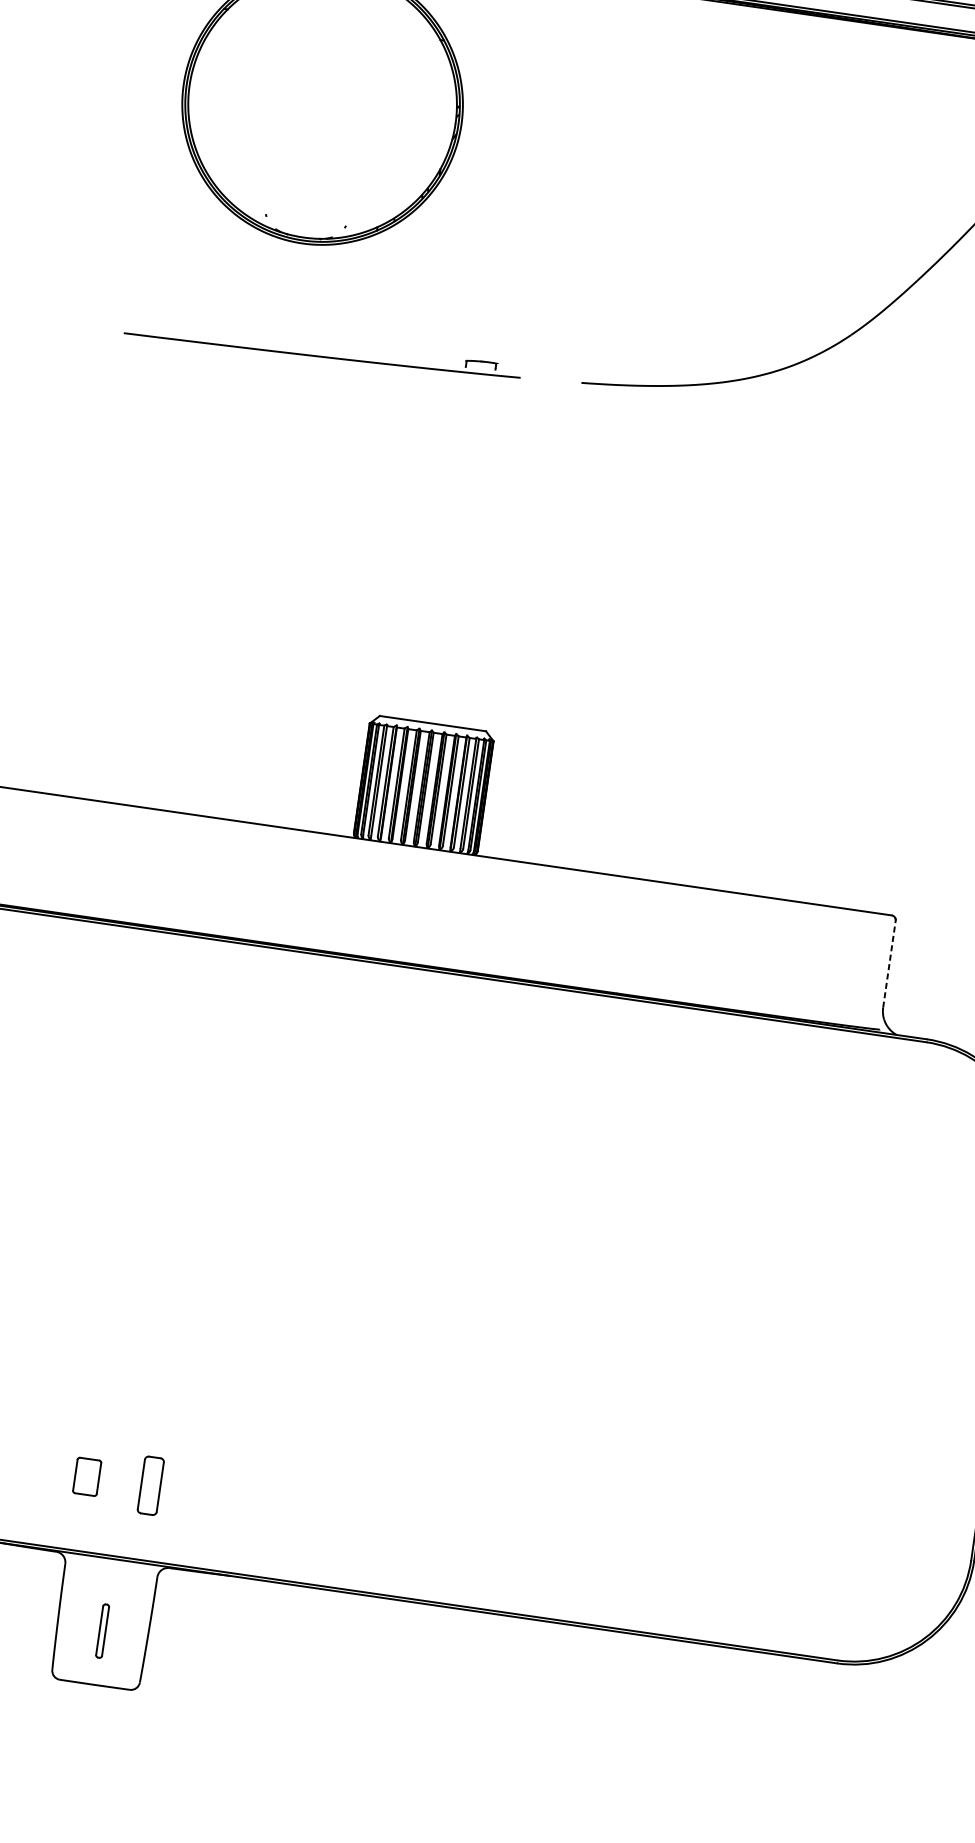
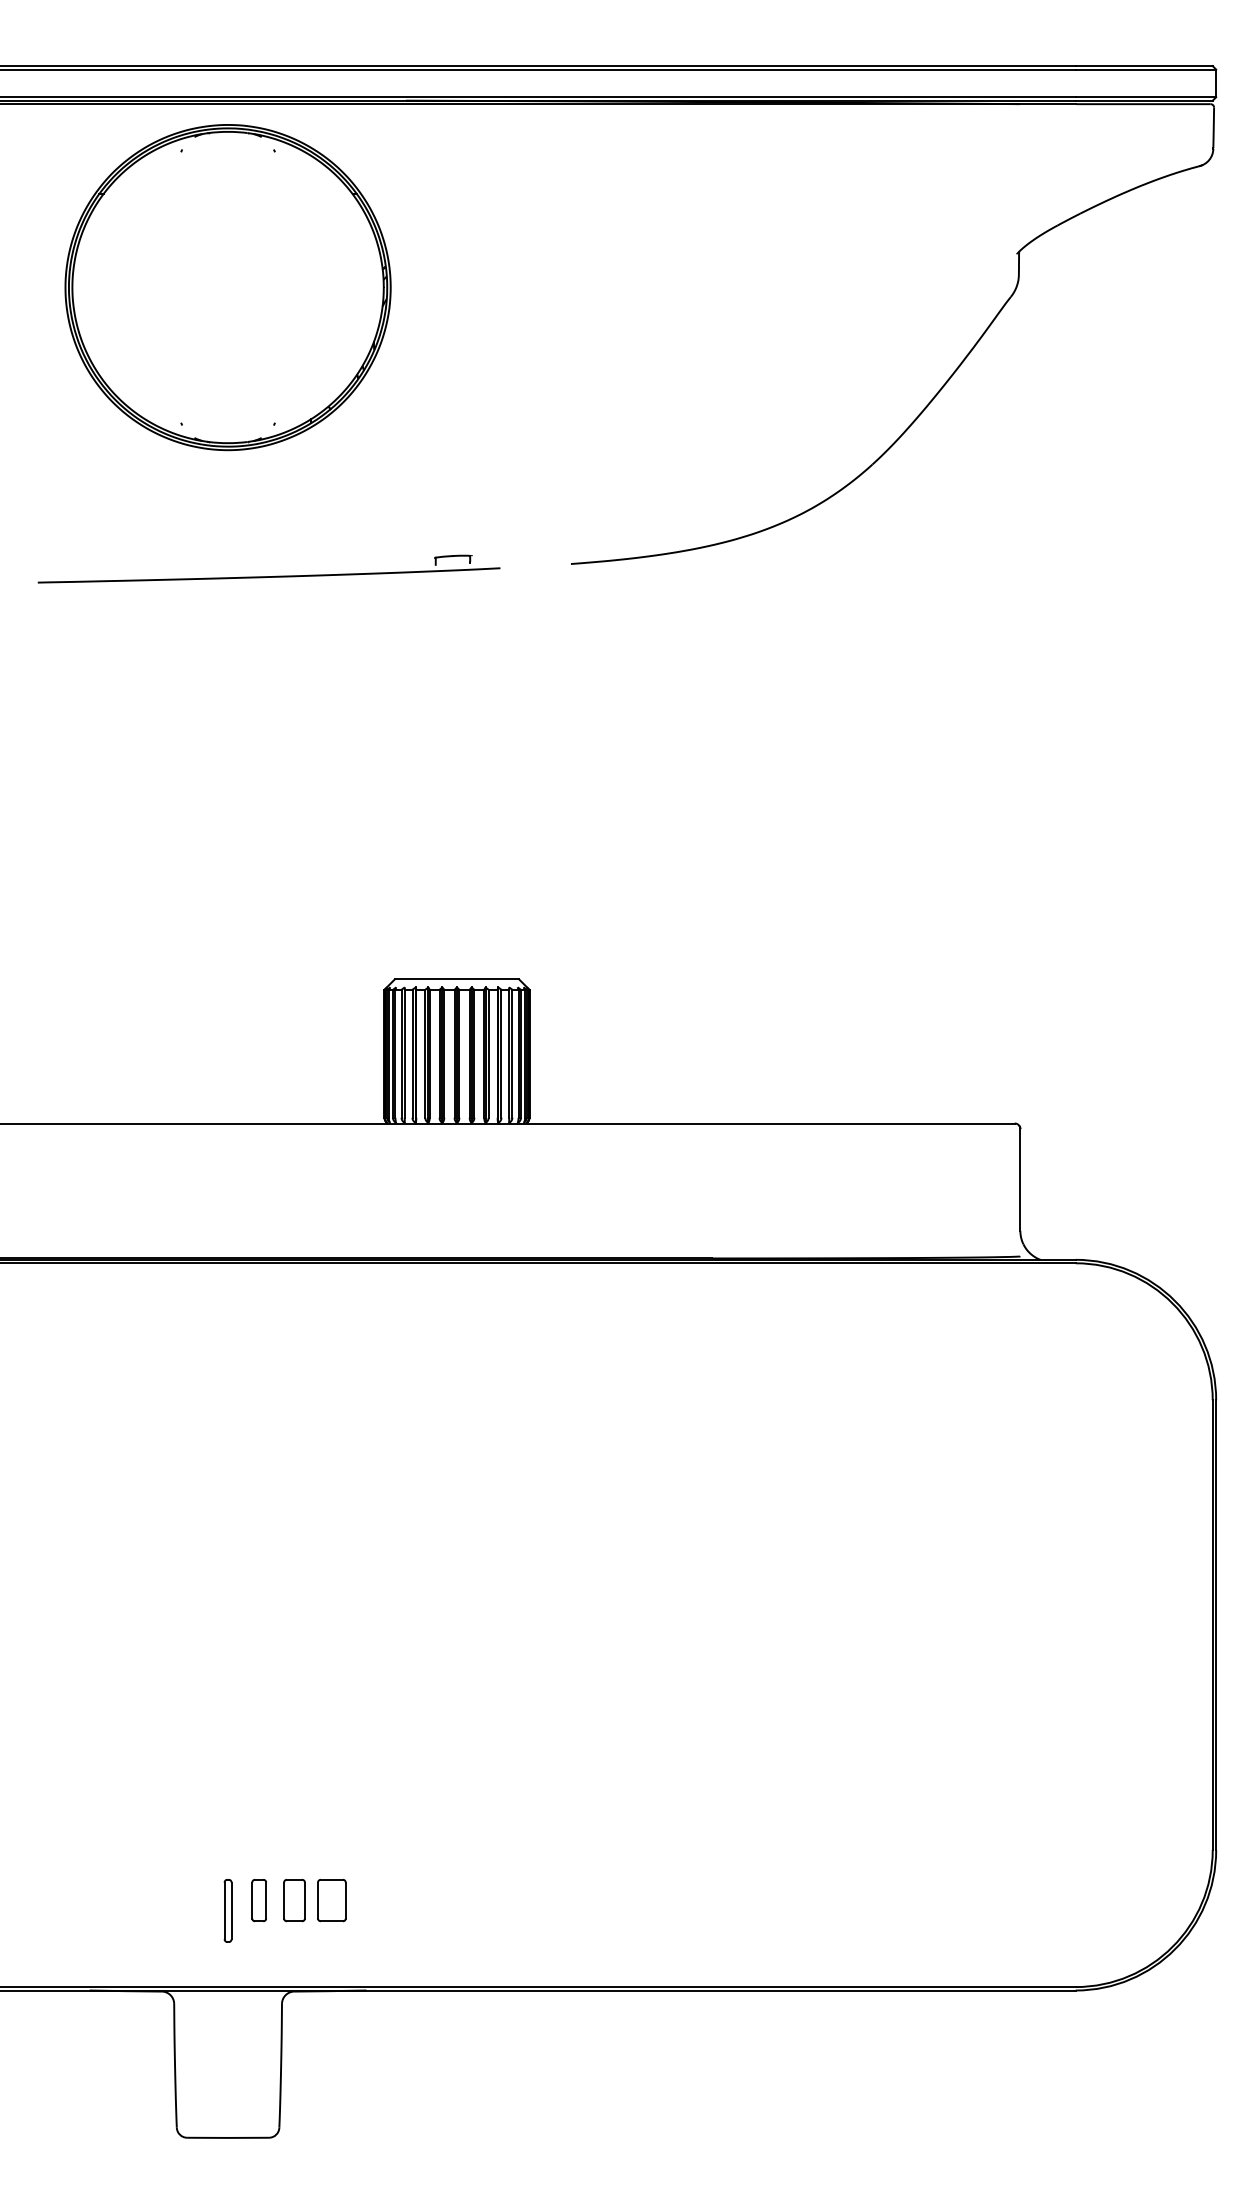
line: (889, 963) -> (1020, 1179), dashed -> solid
part: (86, 1476) -> (331, 1900), moved
part: (150, 1485) -> (258, 1900), size x0.62
part: (180, 1490) -> (294, 1900), added
part: (102, 1630) -> (227, 1910), moved

